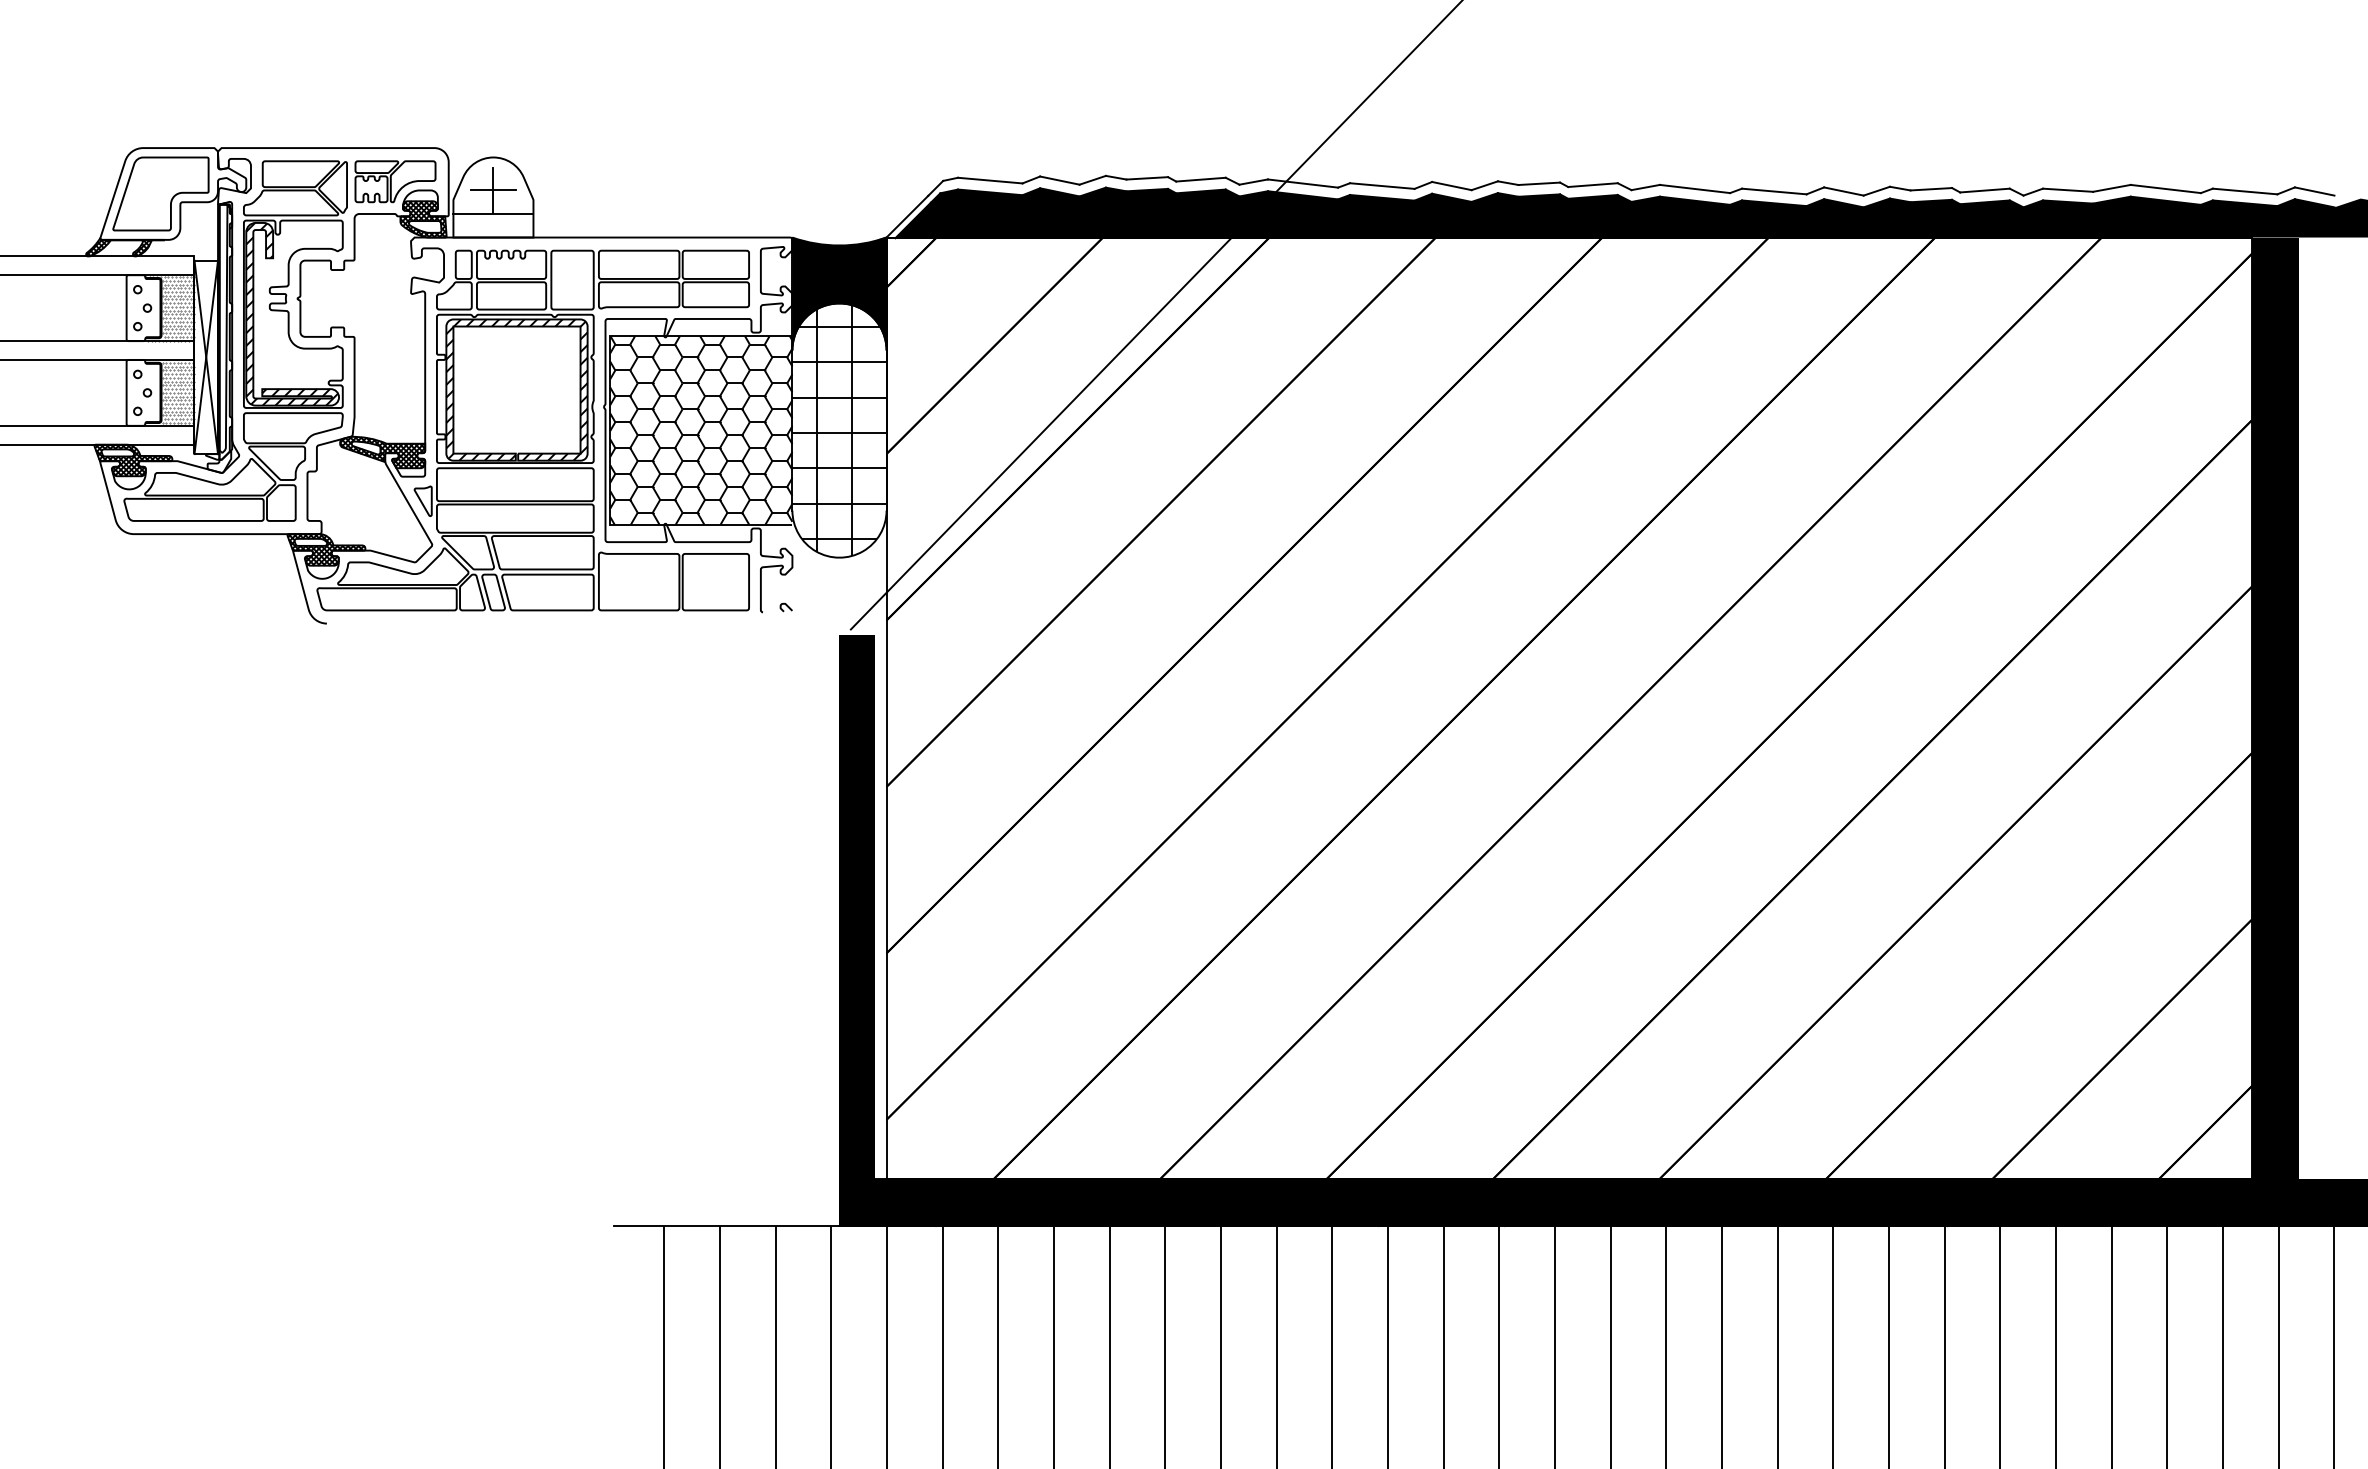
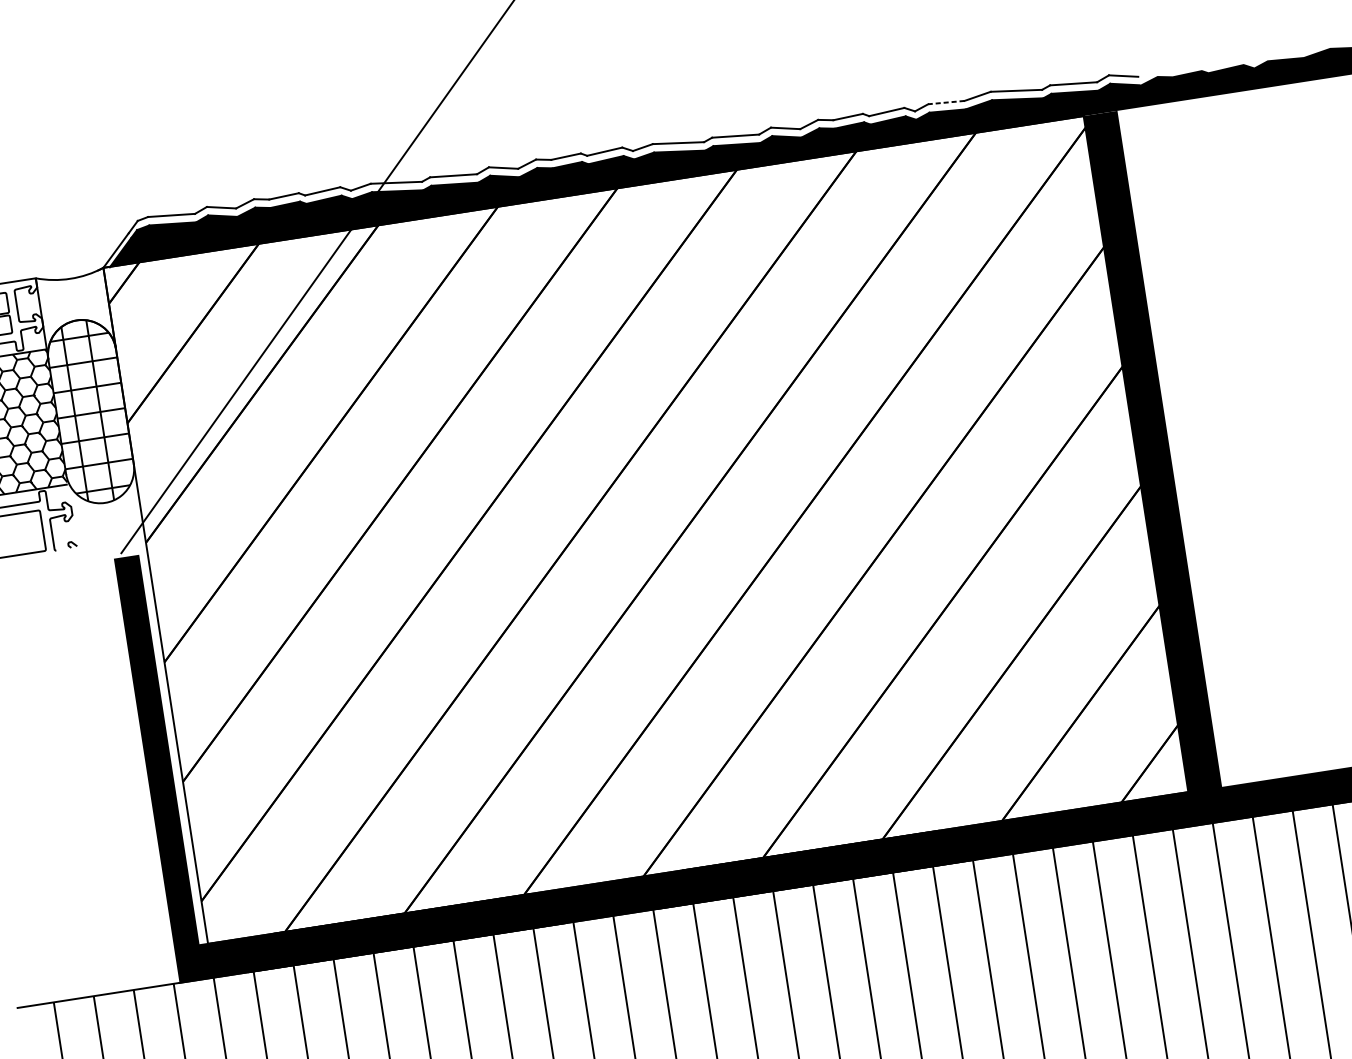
line: (2067, 190) -> (946, 102), solid -> dashed
fill: (839, 293) -> (75, 313), removed

